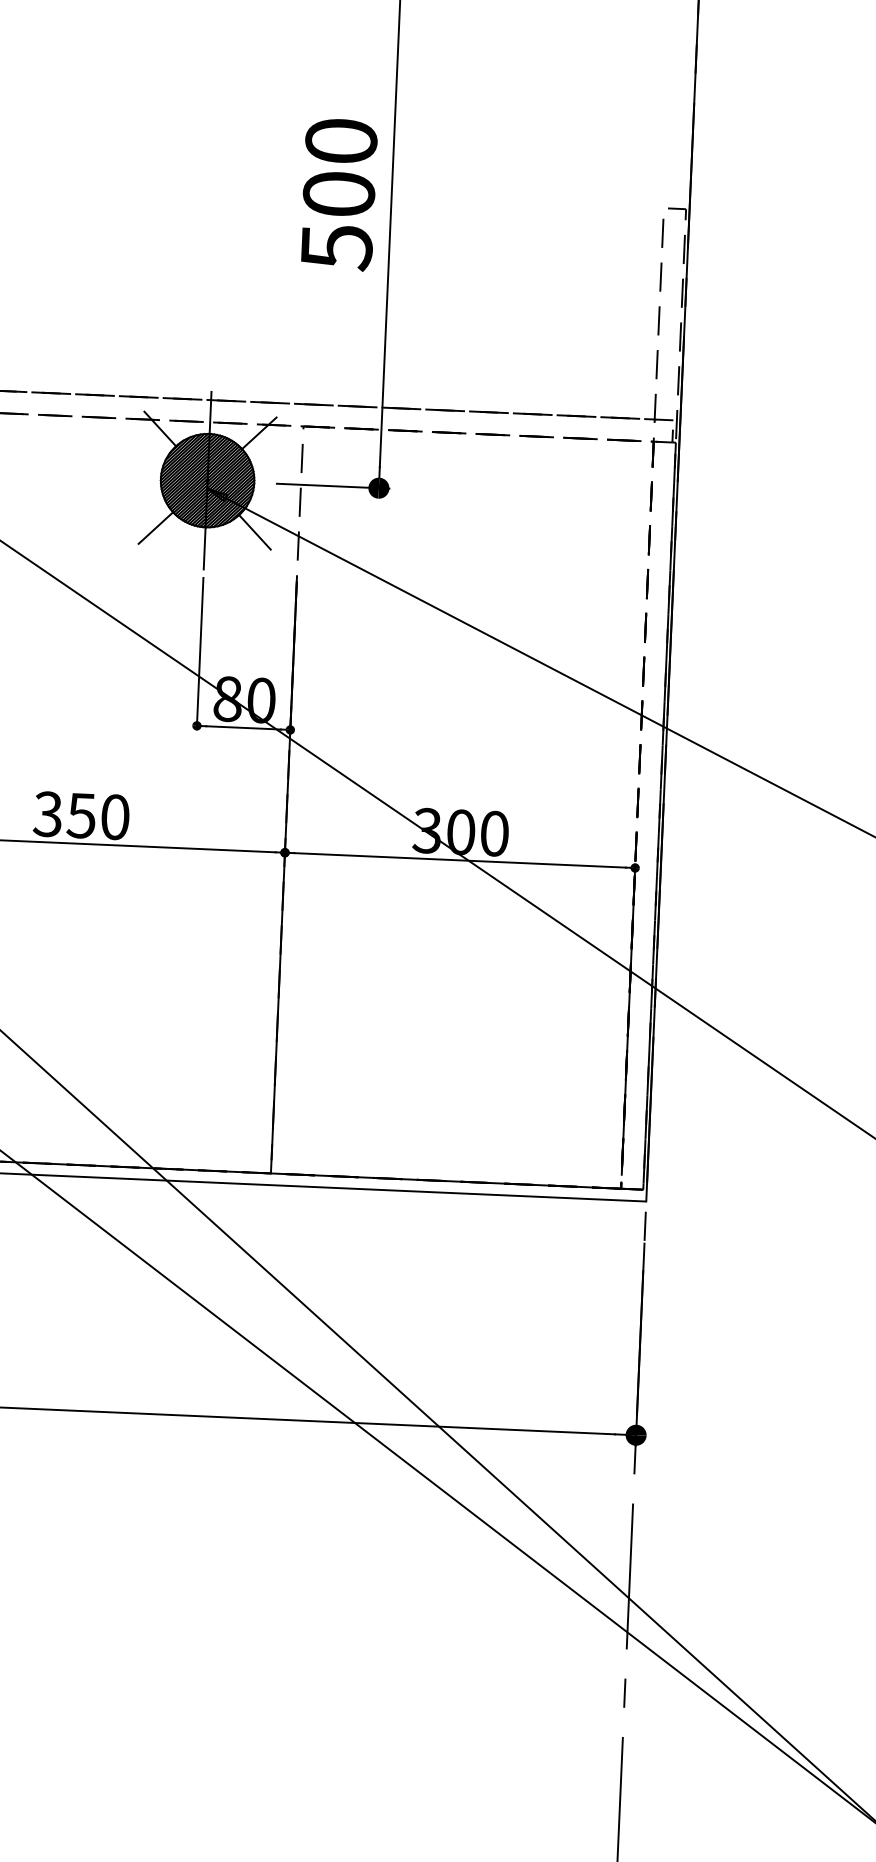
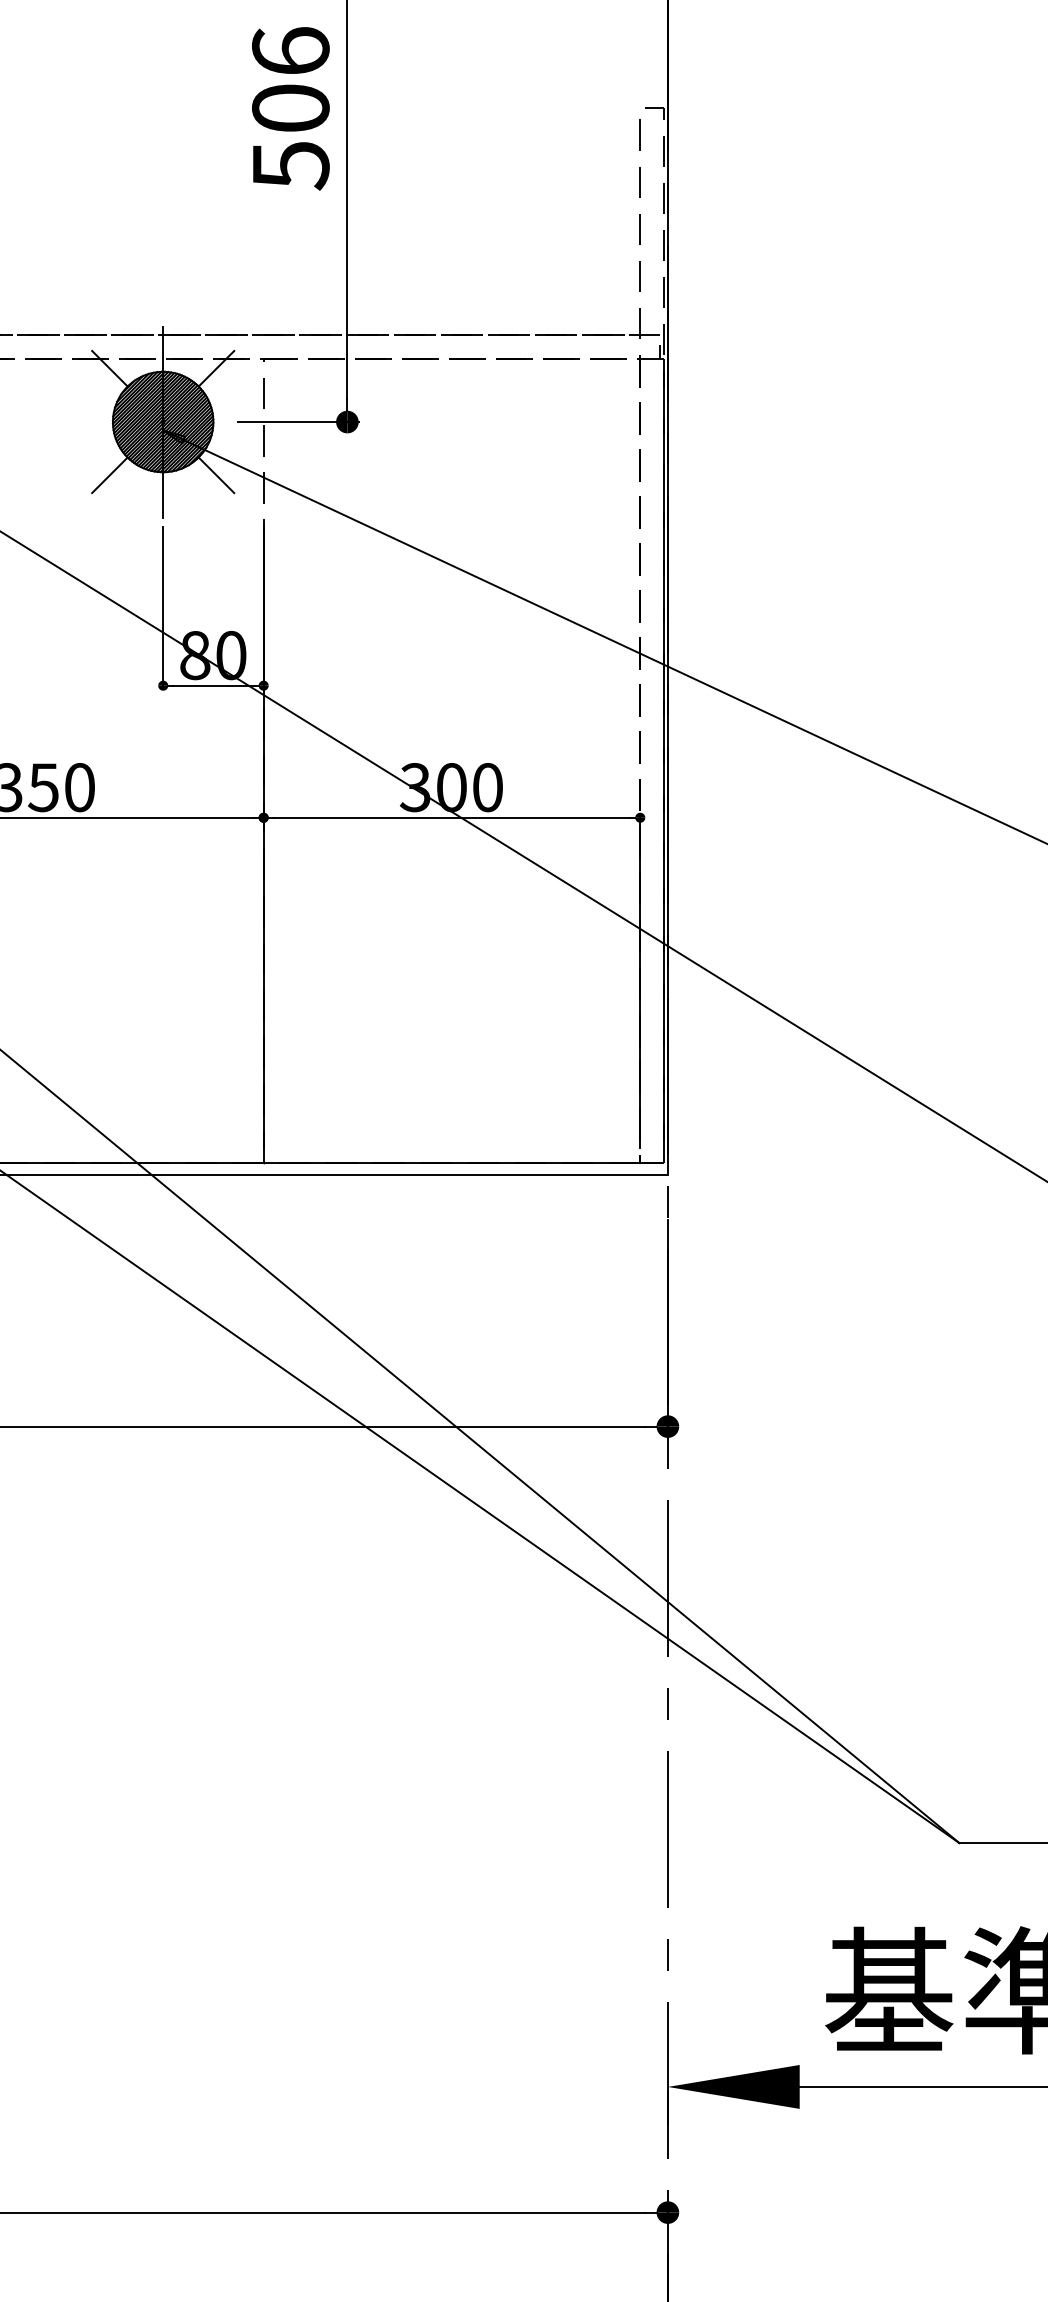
text: (341, 140) -> (290, 50), 500 -> 506

